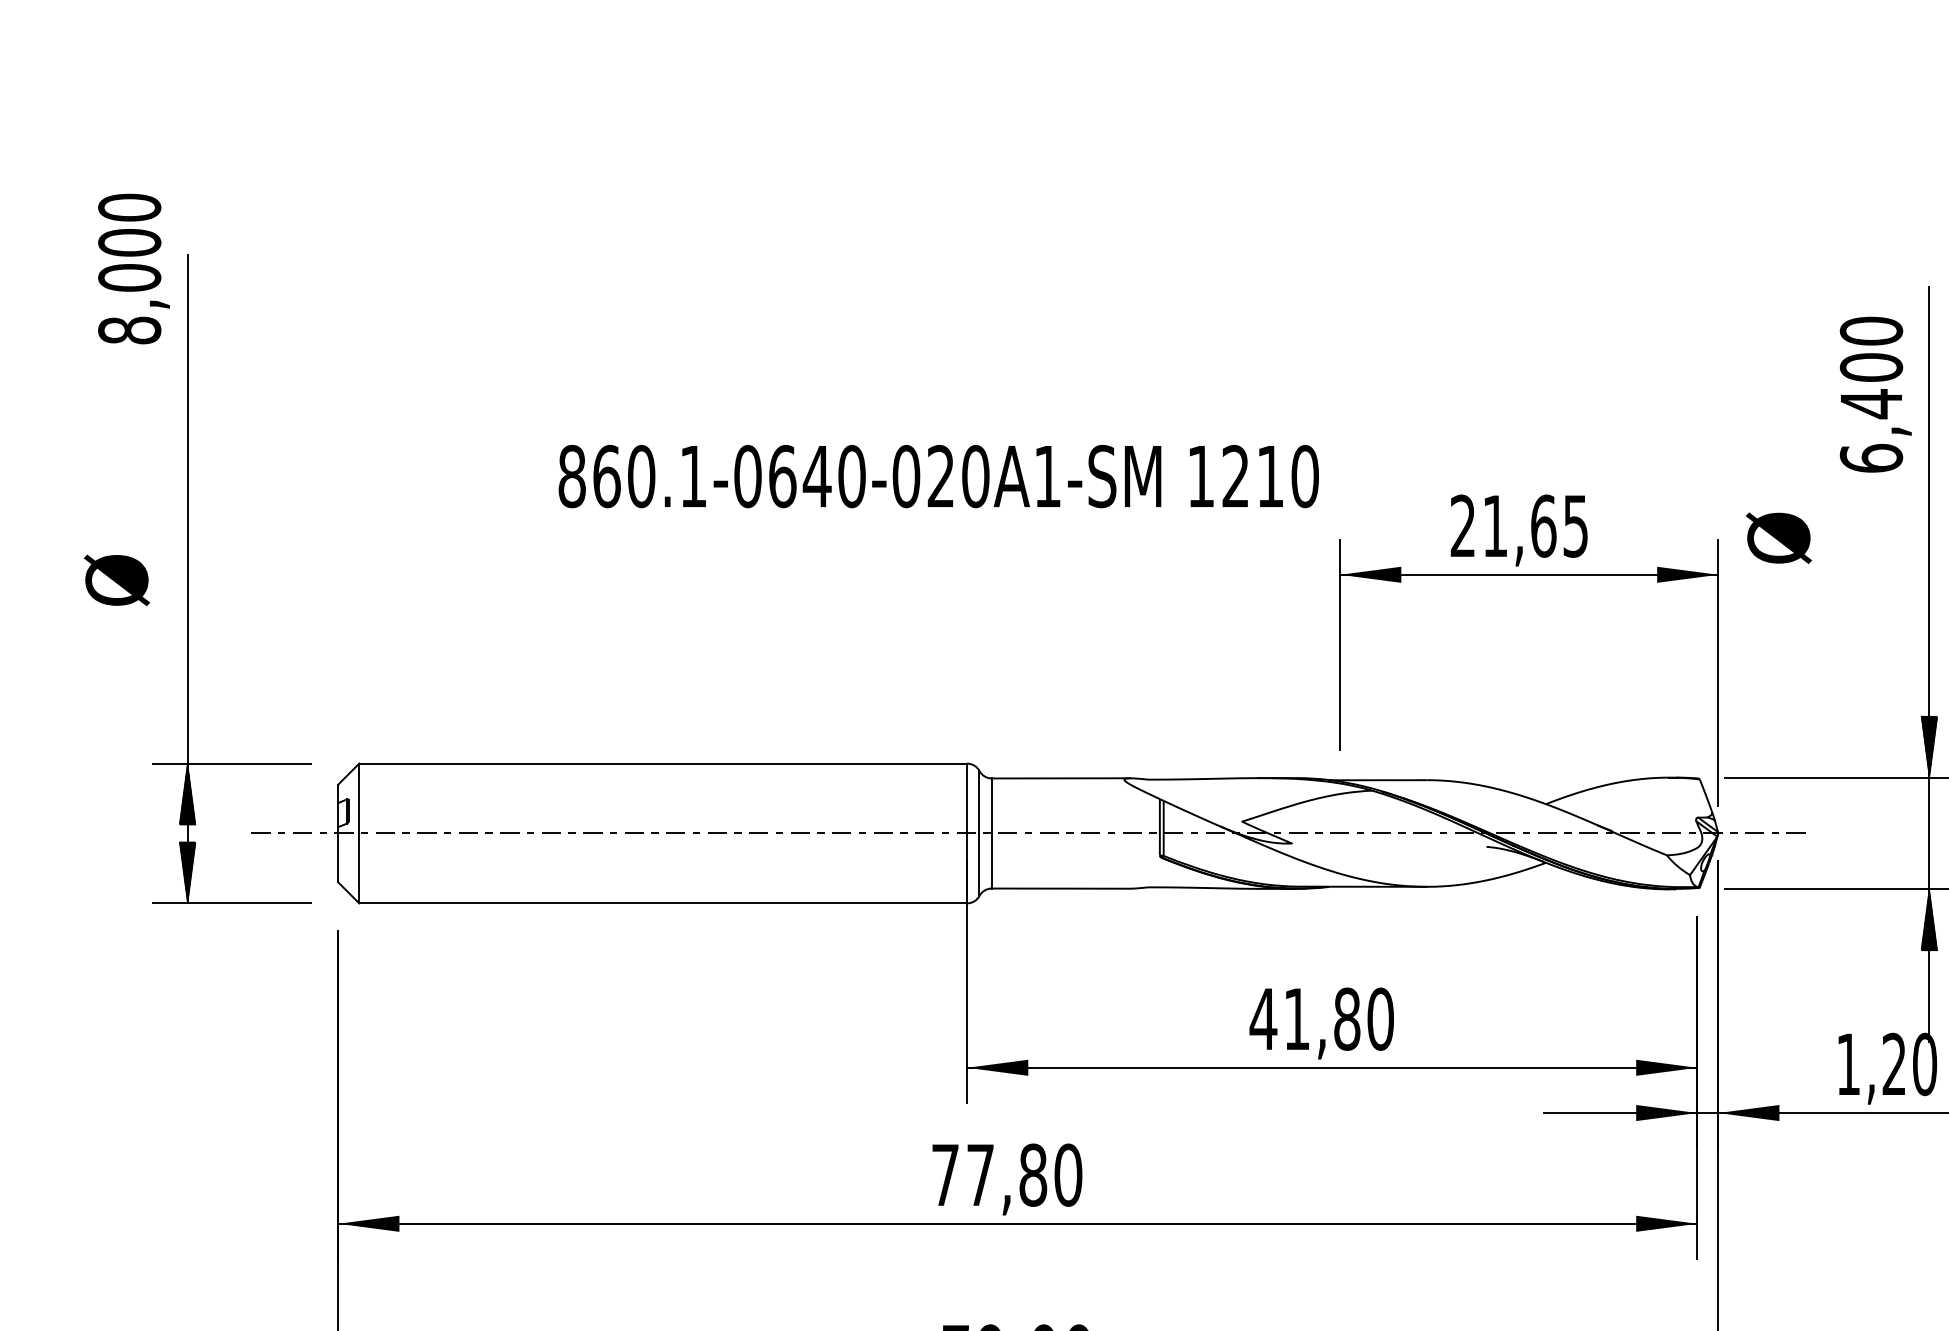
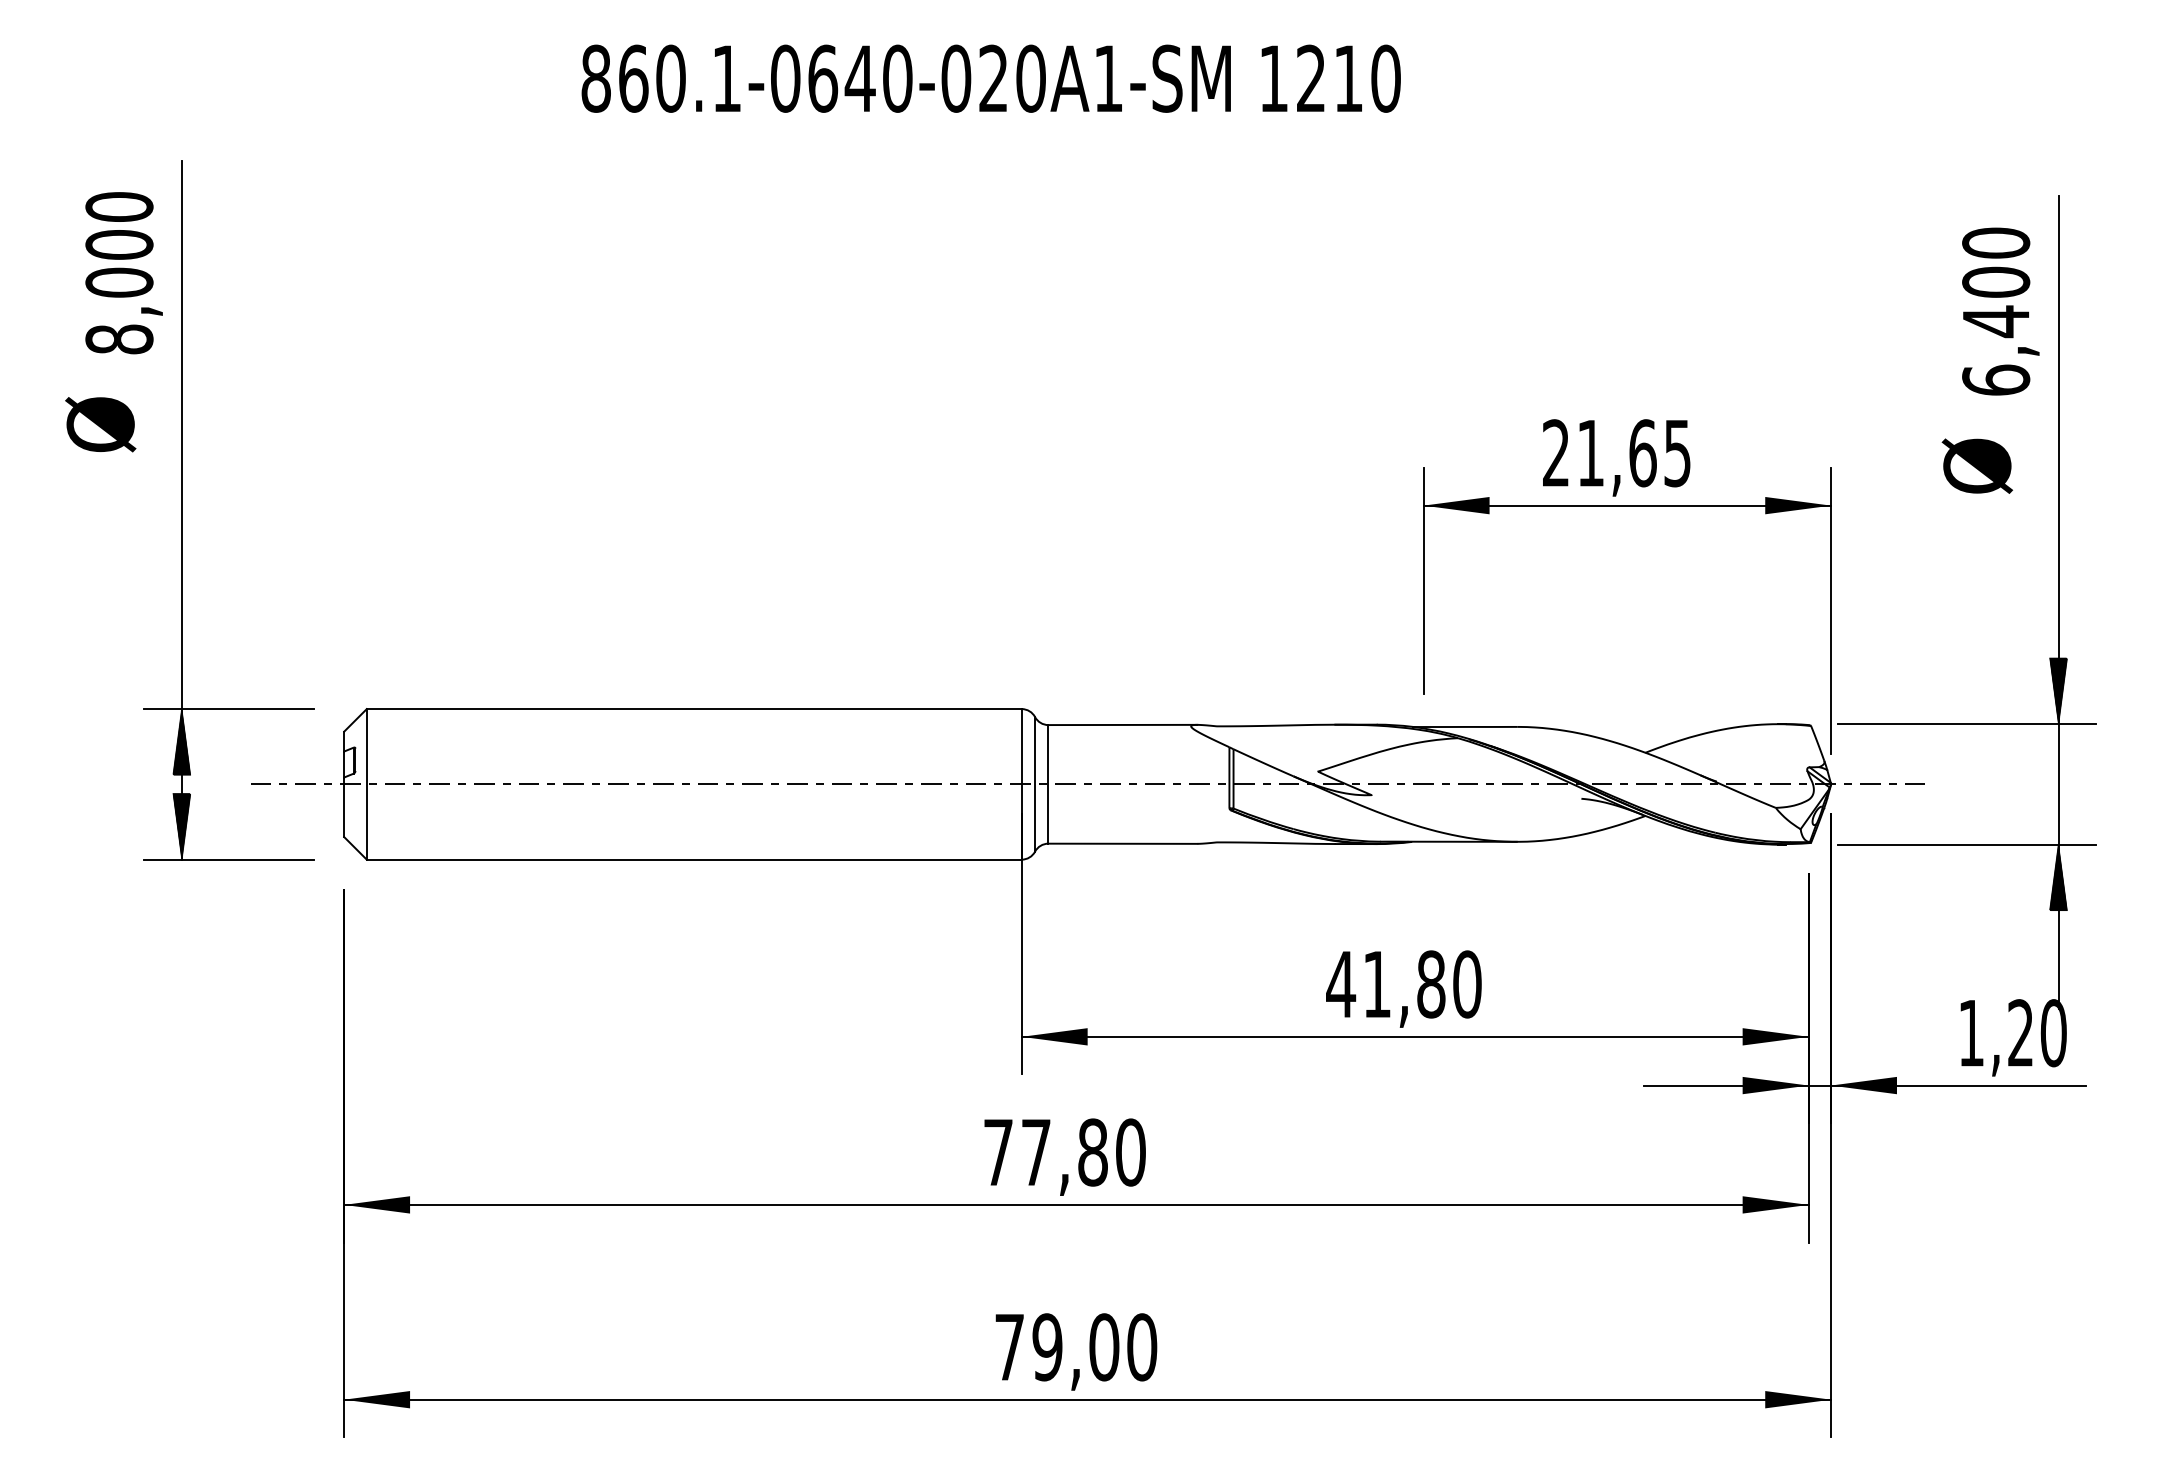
text: (133, 269) -> (123, 273), moved
text: (938, 476) -> (990, 78), moved
text: (1778, 537) -> (1976, 465), moved
text: (116, 580) -> (100, 424), moved

